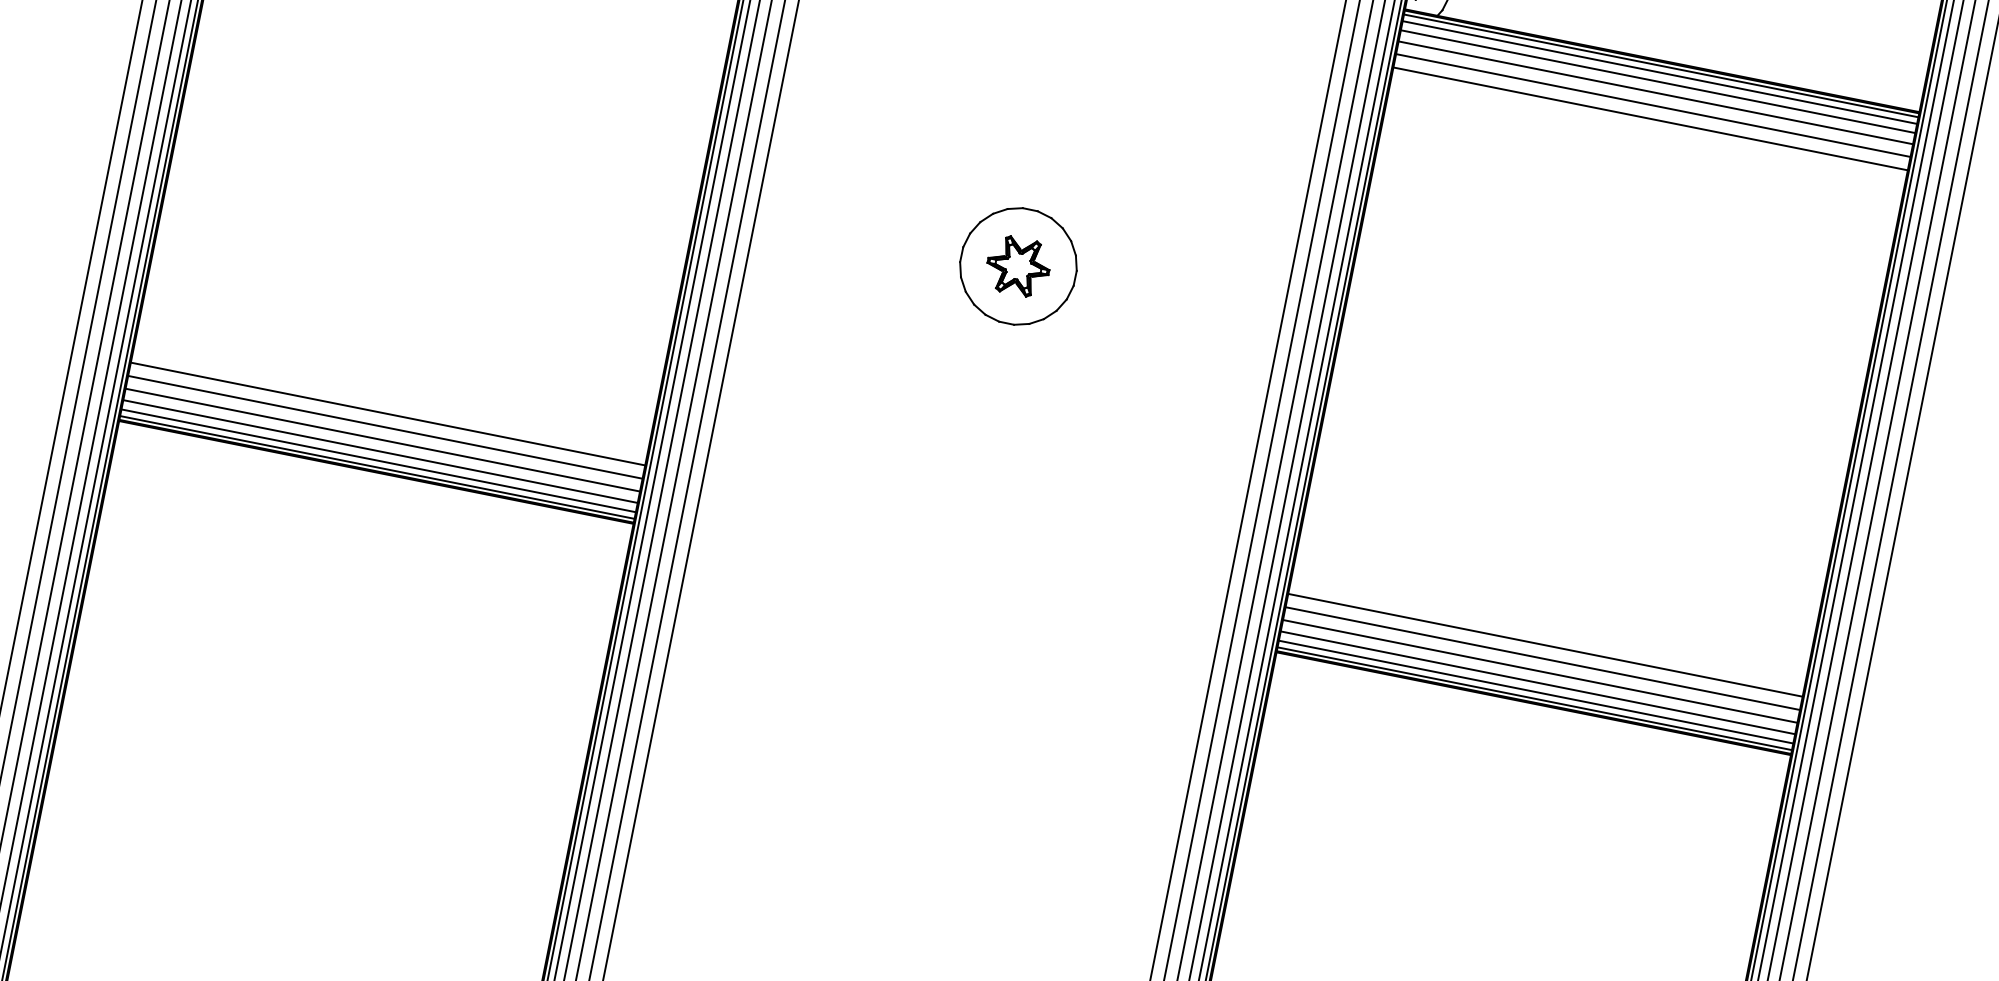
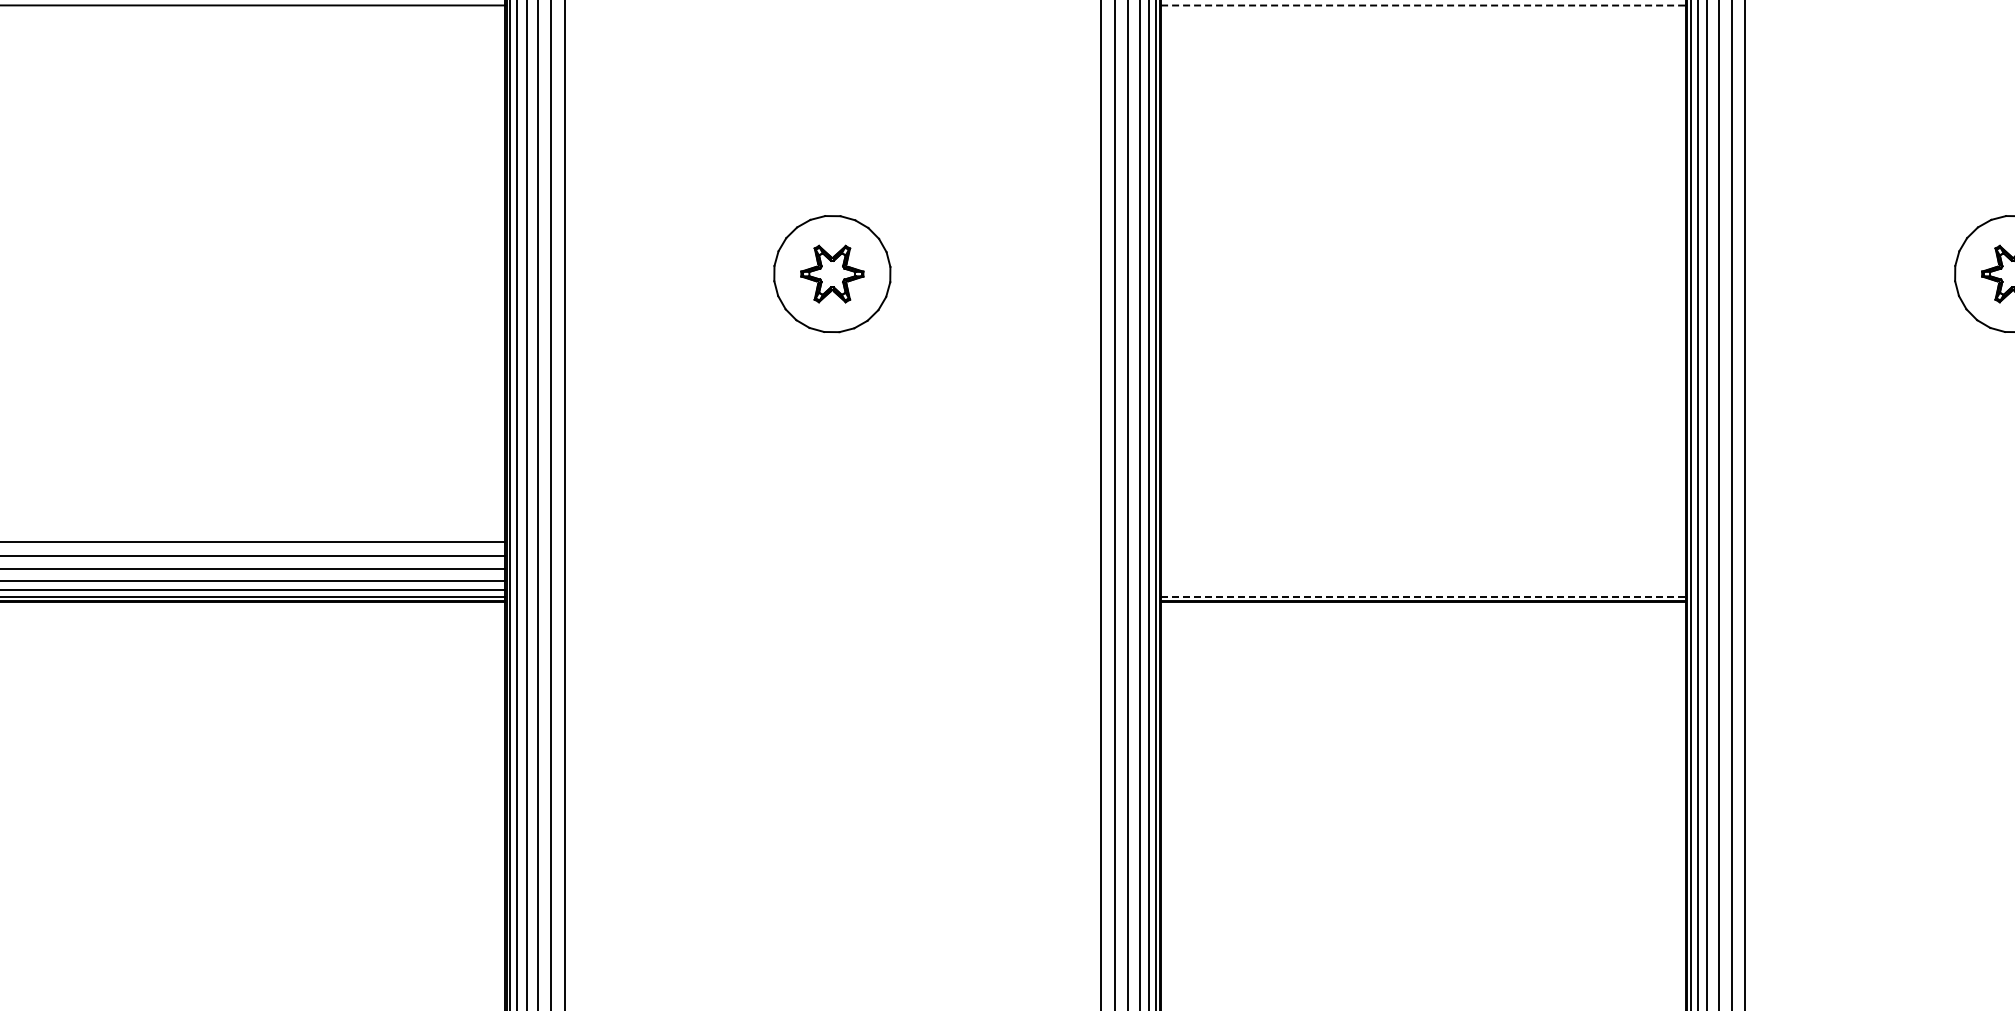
line: (1650, 118) -> (1423, 5), solid -> dashed
line: (1545, 645) -> (1423, 542), removed
line: (1542, 658) -> (1423, 555), removed
line: (1540, 670) -> (1423, 568), removed
line: (1538, 682) -> (1423, 580), removed
line: (1536, 692) -> (1423, 590), removed
line: (1534, 698) -> (1423, 596), solid -> dashed

